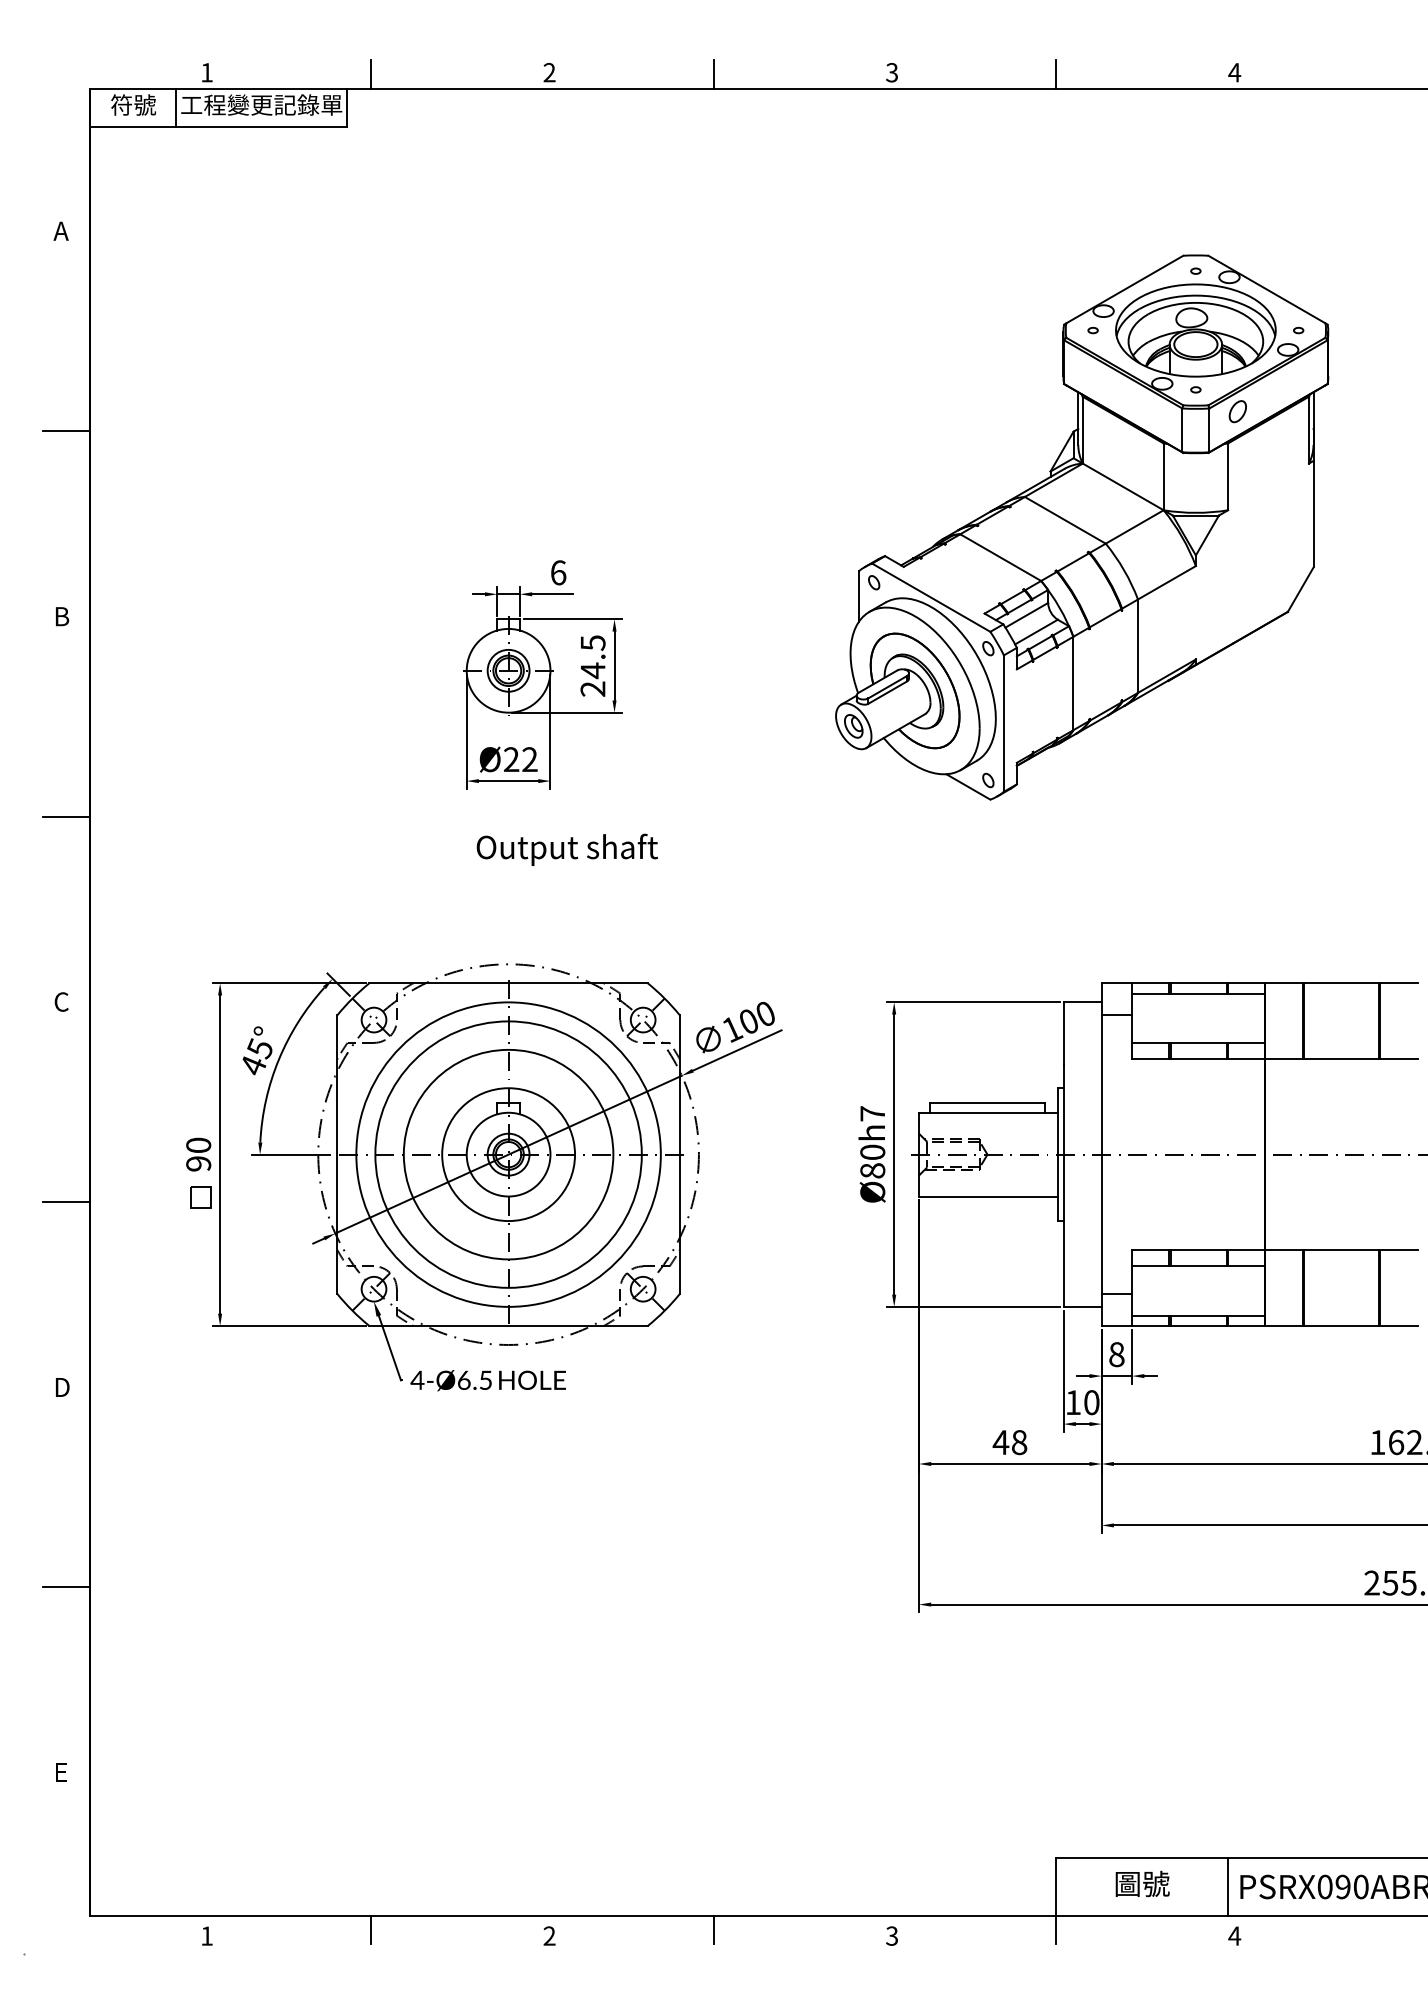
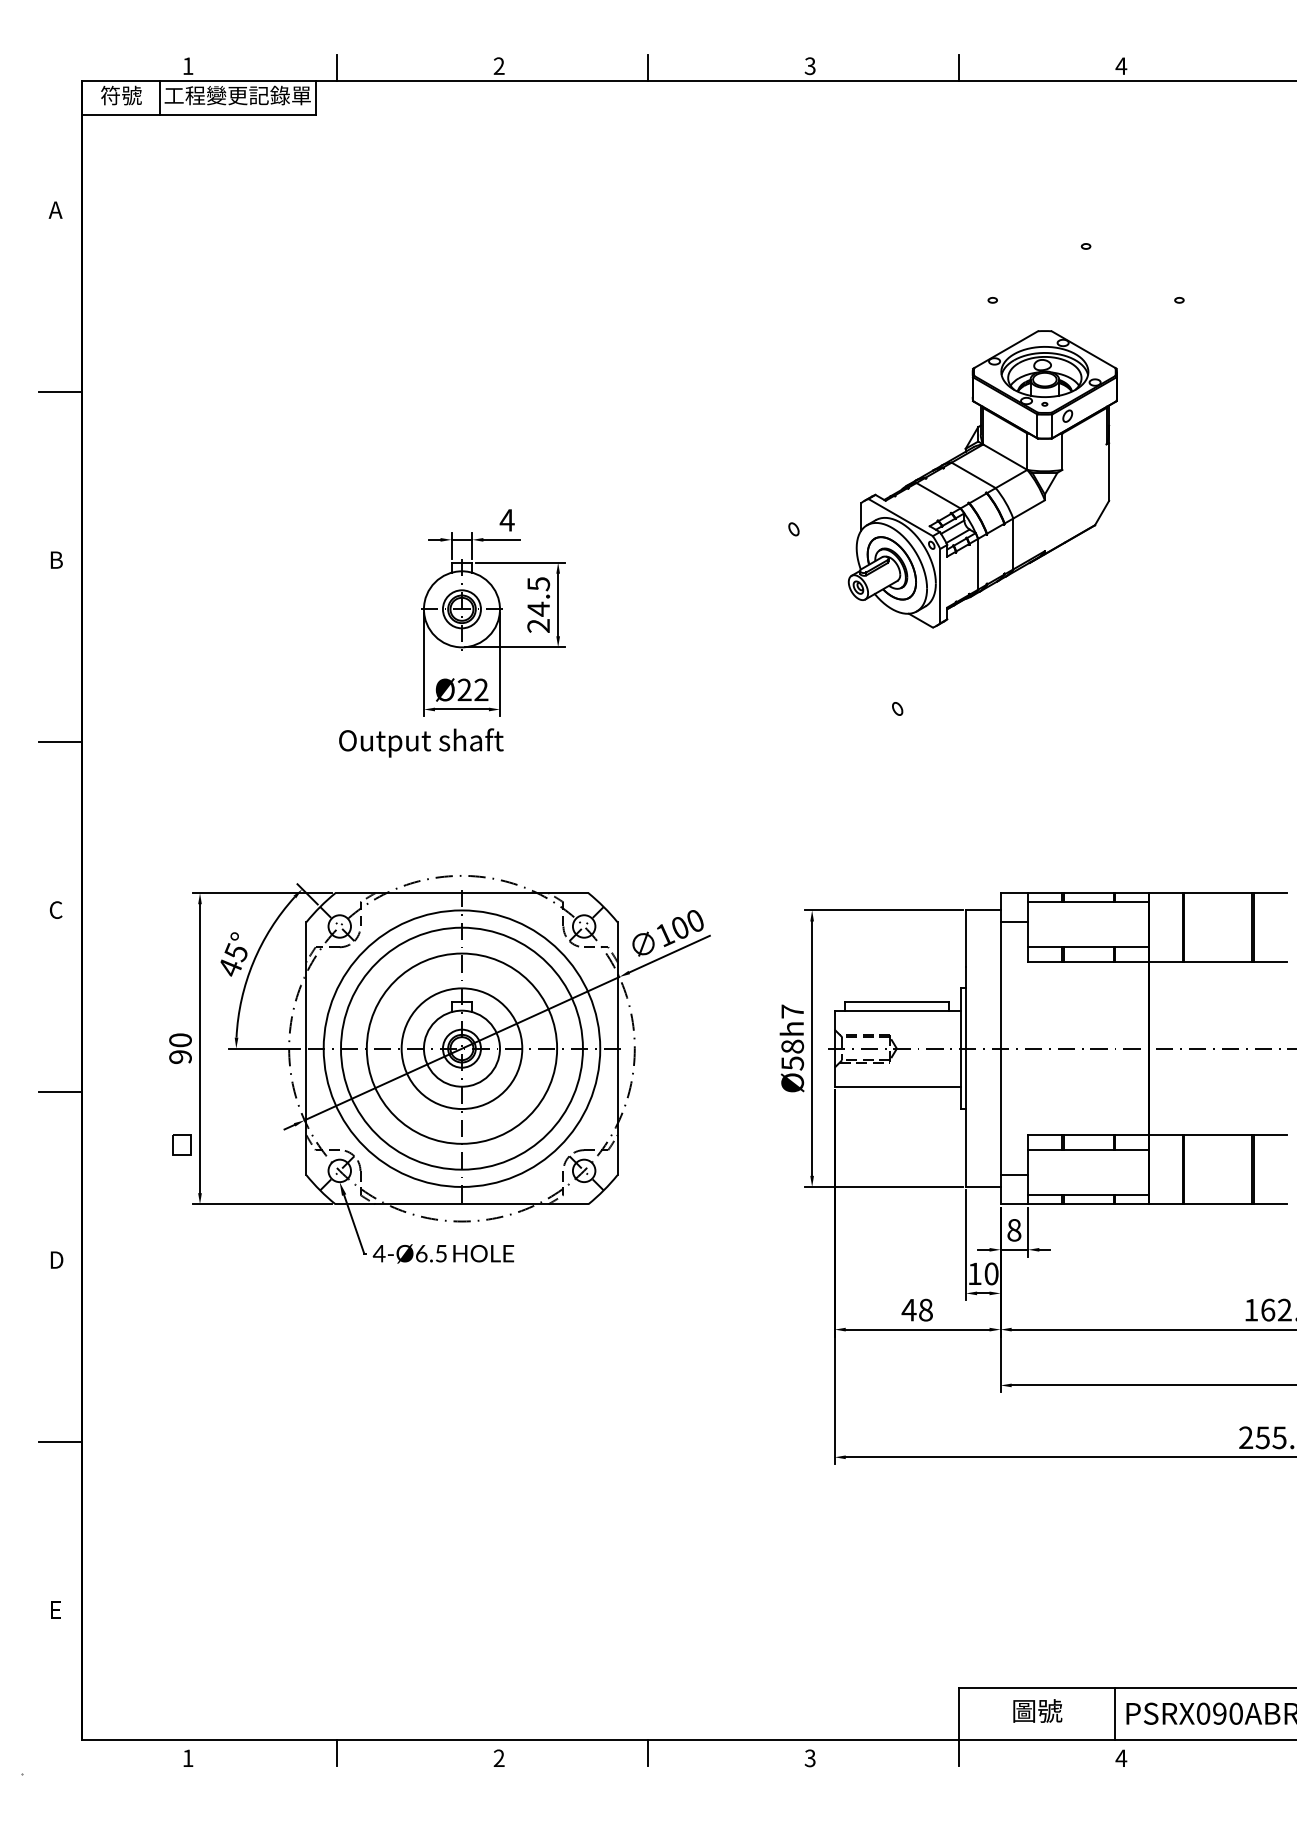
part: (1081, 527) -> (982, 479), size x0.6
text: (557, 572) -> (506, 520), 6 -> 4
text: (567, 849) -> (421, 742), moved
text: (872, 1161) -> (792, 1054), Ø80h7 -> Ø58h7
part: (199, 1197) -> (181, 1144), moved

